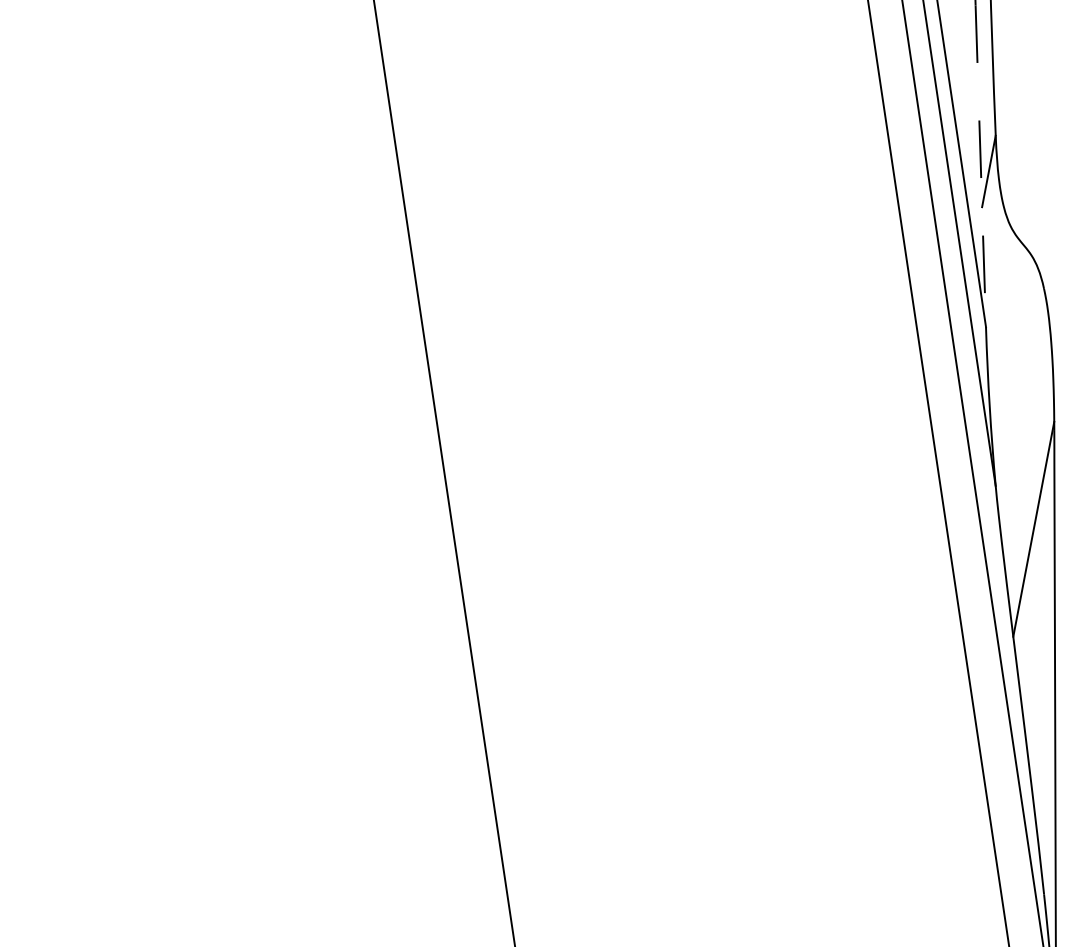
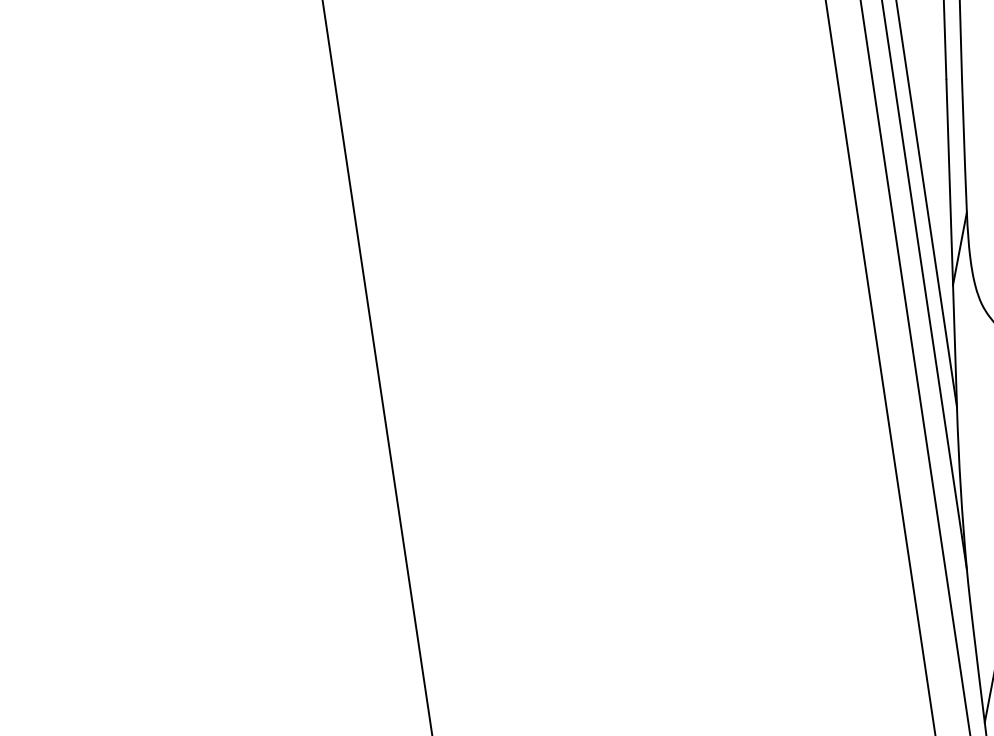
line: (980, 166) -> (951, 243), dashed -> solid

